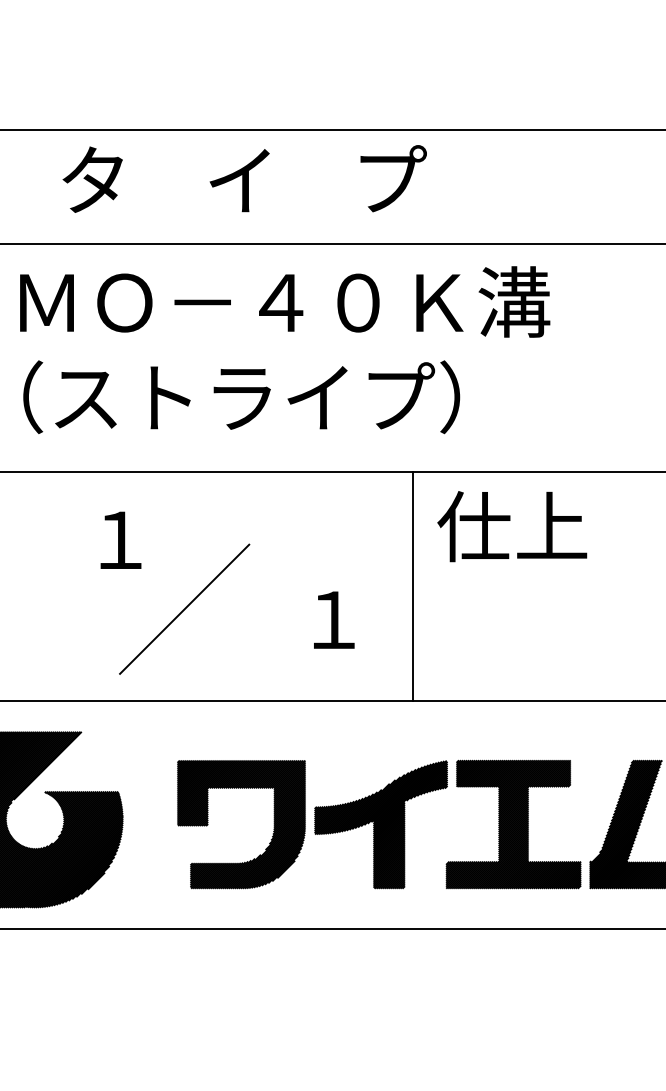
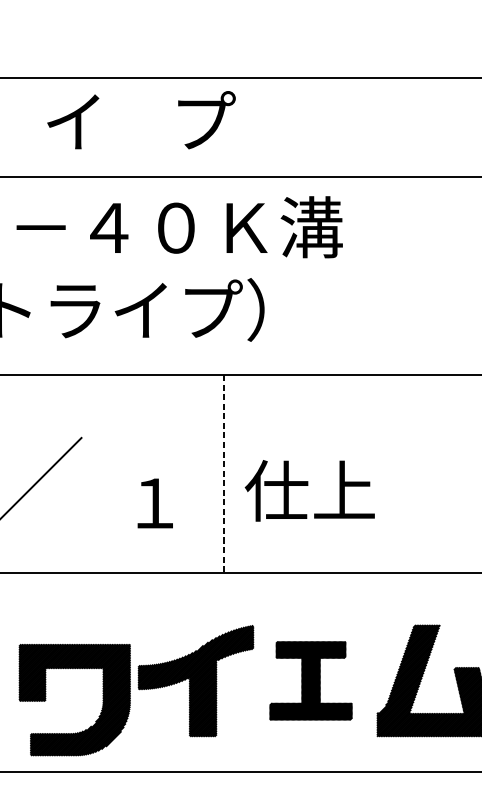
text: (512, 526) -> (310, 490), moved
line: (412, 586) -> (223, 474), solid -> dashed
part: (273, 824) -> (102, 699), moved
part: (513, 824) -> (310, 680), size x0.7

